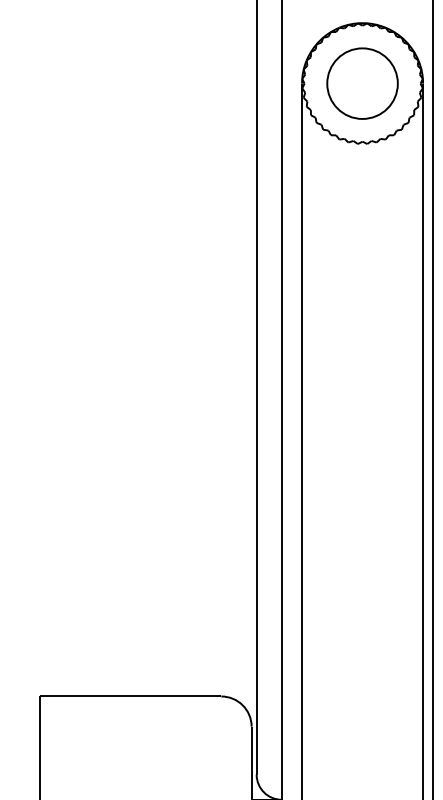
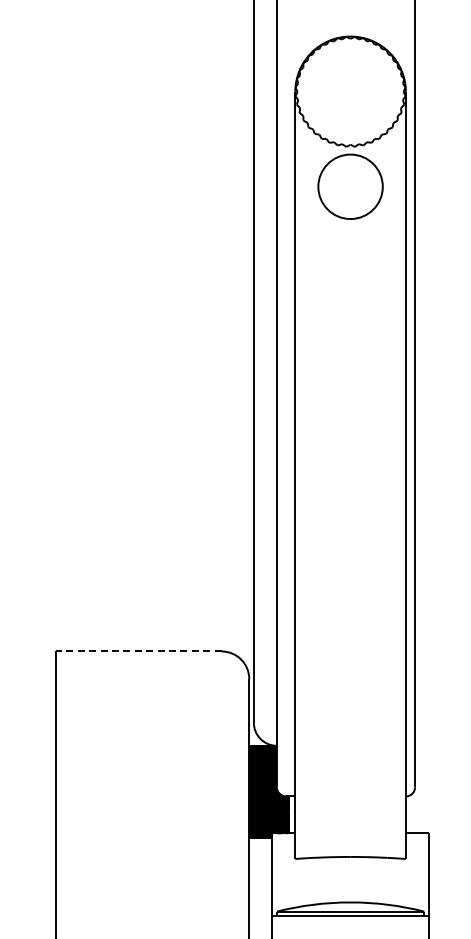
part: (362, 83) -> (350, 186), moved
line: (130, 696) -> (138, 651), solid -> dashed

